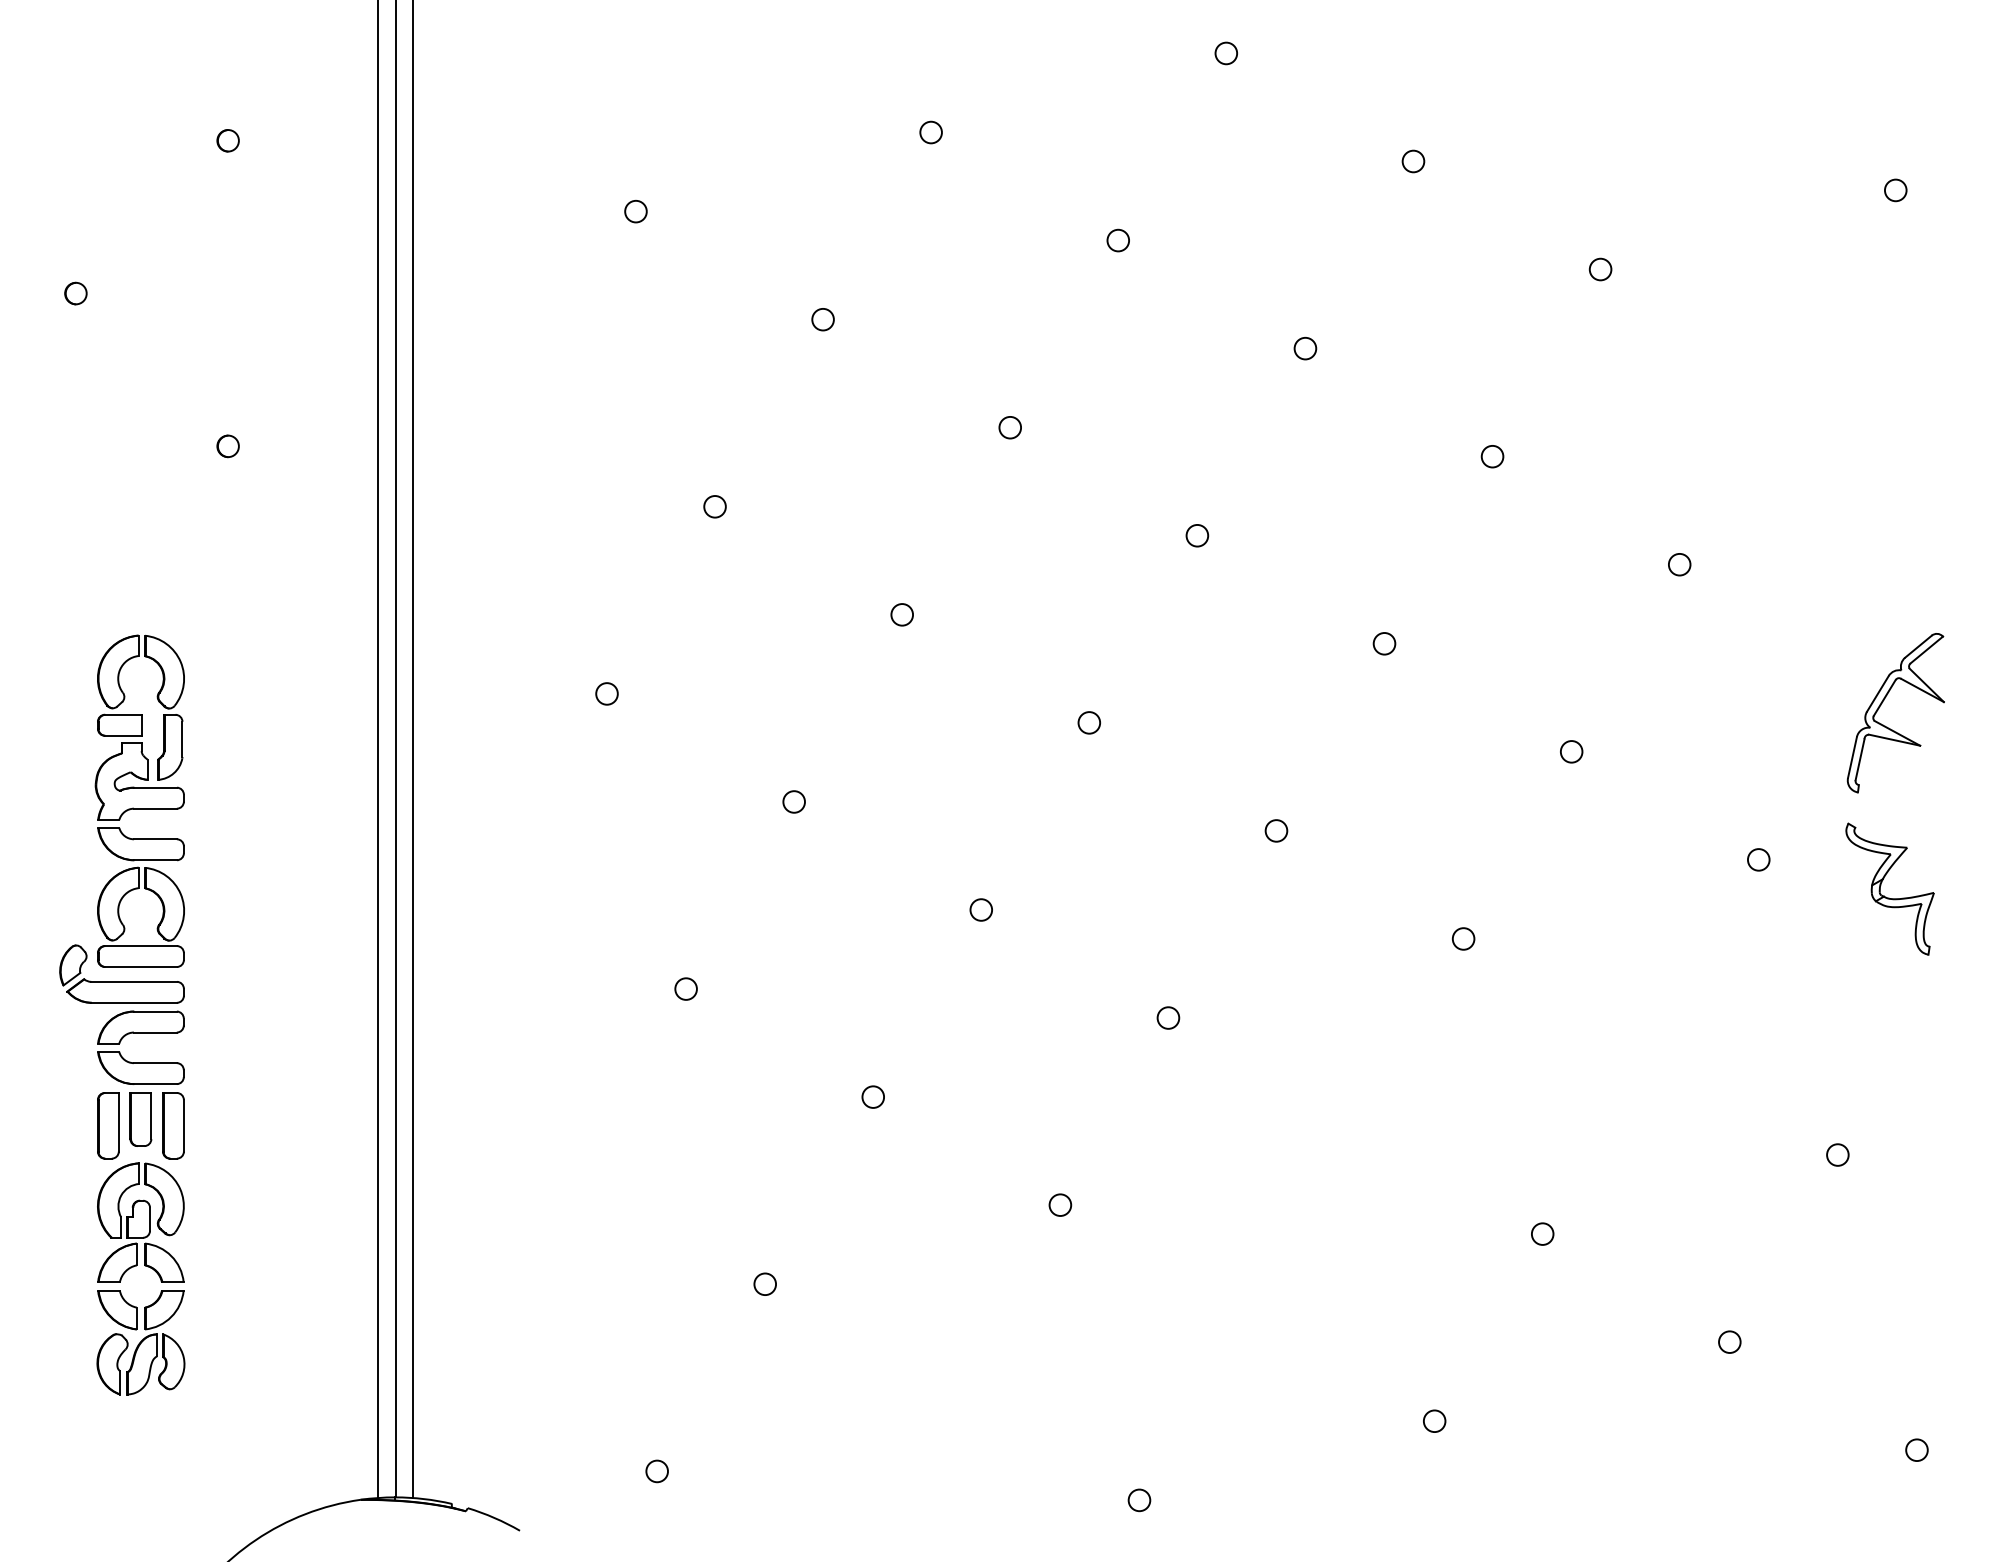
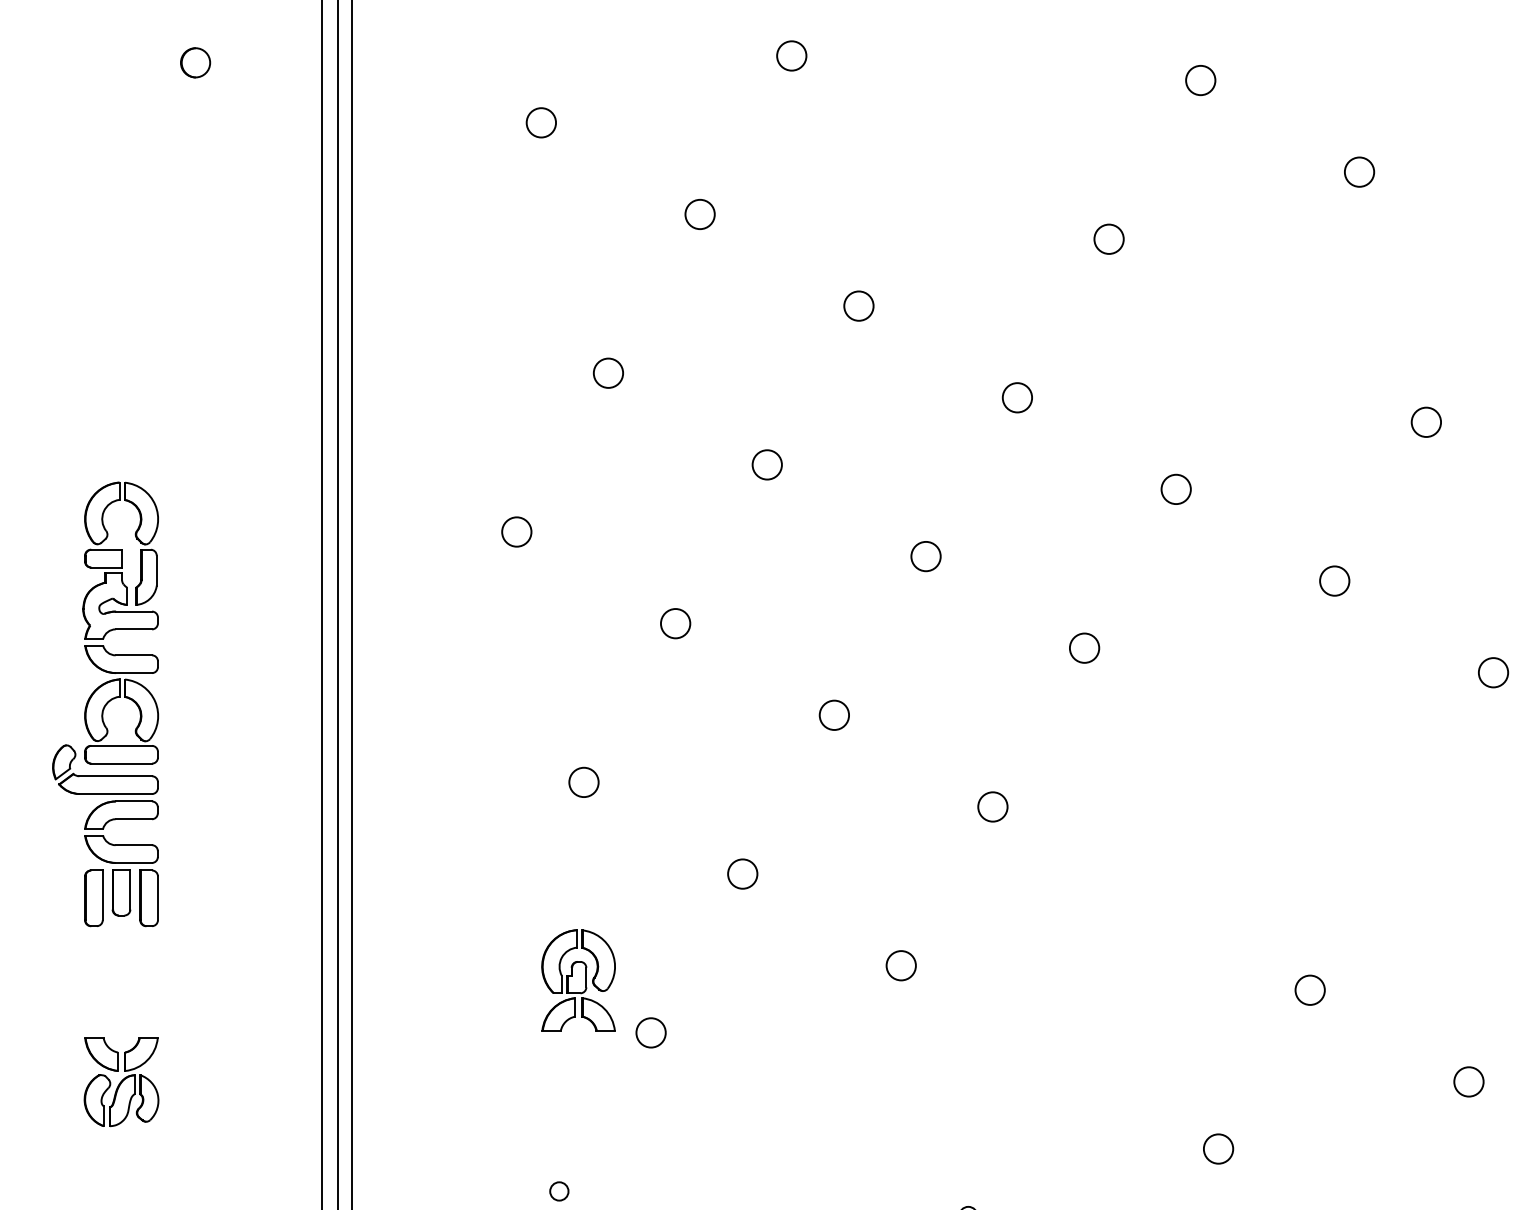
circle: (930, 132) -> (791, 55), size x1.6
circle: (227, 140) -> (194, 62), size x1.6
circle: (1413, 161) -> (1200, 80), size x1.6
circle: (635, 211) -> (540, 122), size x1.6
circle: (1117, 240) -> (949, 147), removed
circle: (1600, 269) -> (1359, 172), size x1.6
part: (75, 293) -> (66, 192), removed
circle: (822, 319) -> (699, 214), size x1.6
circle: (1305, 348) -> (1109, 239), size x1.6
circle: (1009, 427) -> (858, 306), size x1.6
part: (227, 446) -> (194, 322), removed
circle: (1492, 456) -> (1267, 330), removed
circle: (714, 506) -> (607, 373), size x1.6
circle: (1197, 535) -> (1017, 397), size x1.6
circle: (1679, 564) -> (1426, 422), size x1.6
circle: (901, 614) -> (766, 464), size x1.6
circle: (1384, 643) -> (1176, 489), size x1.6
circle: (606, 693) -> (516, 531), size x1.6
circle: (1088, 722) -> (925, 556), size x1.6
circle: (1571, 751) -> (1334, 580), size x1.6
circle: (793, 801) -> (674, 623), size x1.6
circle: (1276, 830) -> (1084, 647), size x1.6
circle: (1758, 859) -> (1493, 672), size x1.6
circle: (980, 909) -> (833, 714), size x1.6
circle: (1463, 938) -> (1243, 739), removed
circle: (685, 988) -> (583, 781), size x1.6
circle: (1168, 1017) -> (993, 806), size x1.6
circle: (872, 1096) -> (741, 873), size x1.6
circle: (1060, 1204) -> (901, 965), size x1.6
part: (140, 1222) -> (578, 980), moved
circle: (1542, 1233) -> (1310, 989), size x1.6
circle: (764, 1283) -> (650, 1032), size x1.6
circle: (1729, 1341) -> (1468, 1081), size x1.6
circle: (1434, 1420) -> (1218, 1148), size x1.6

